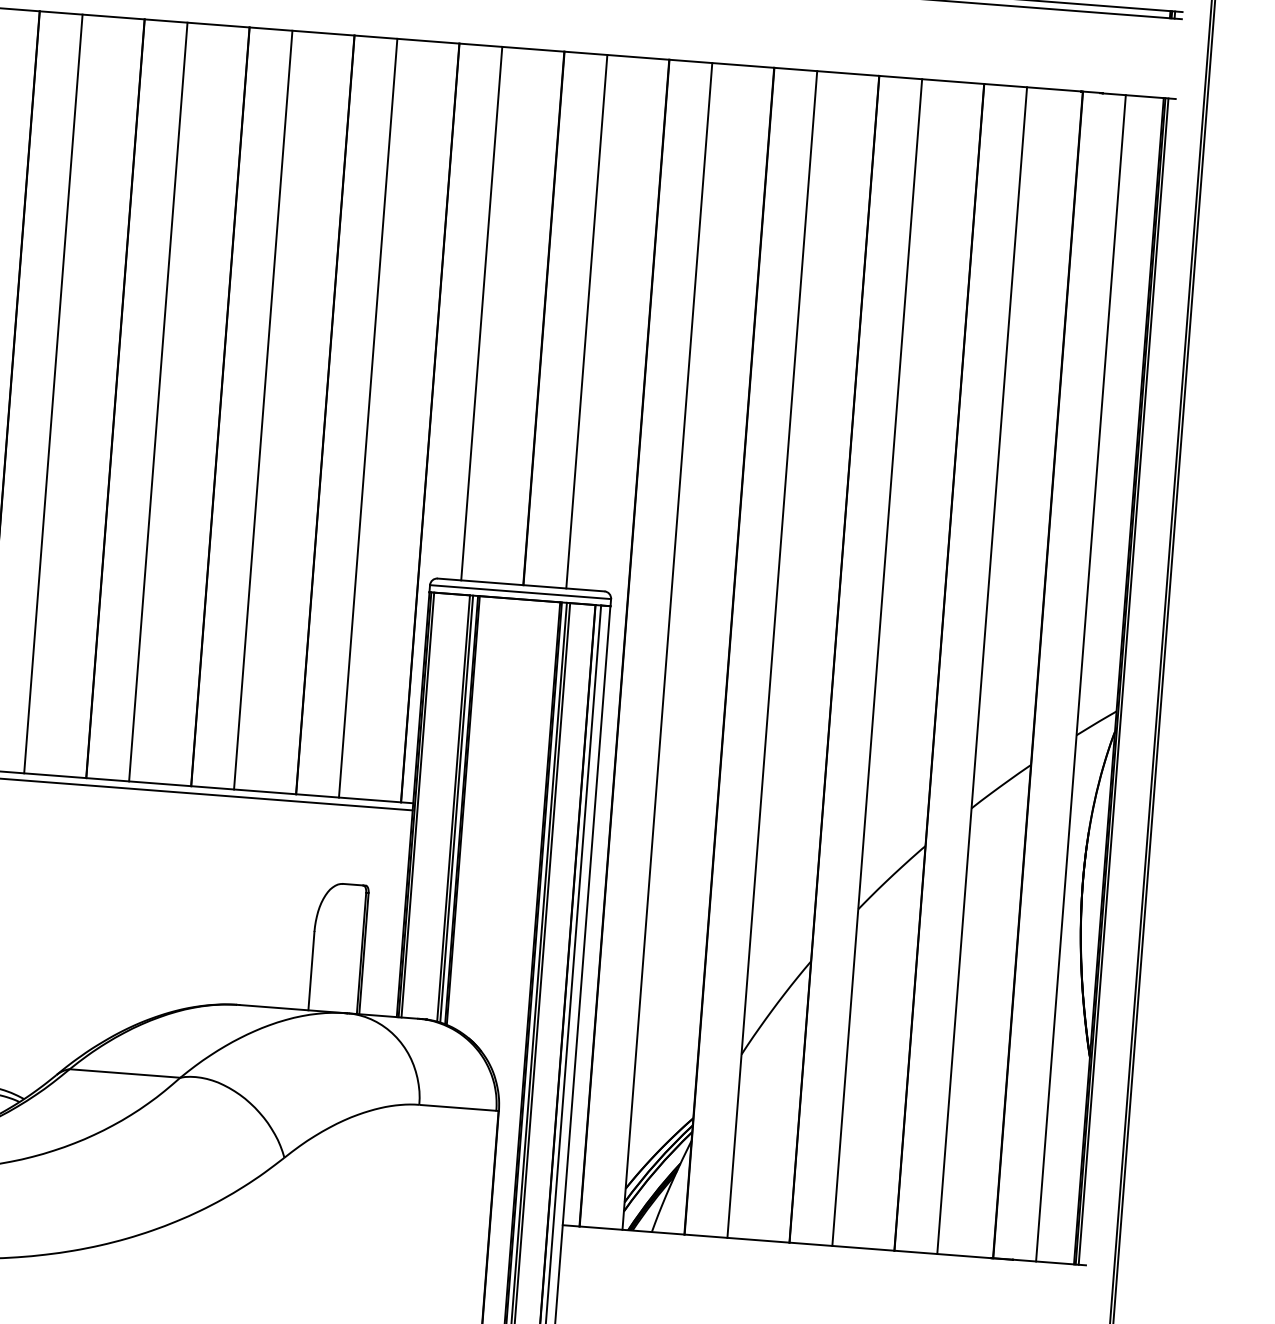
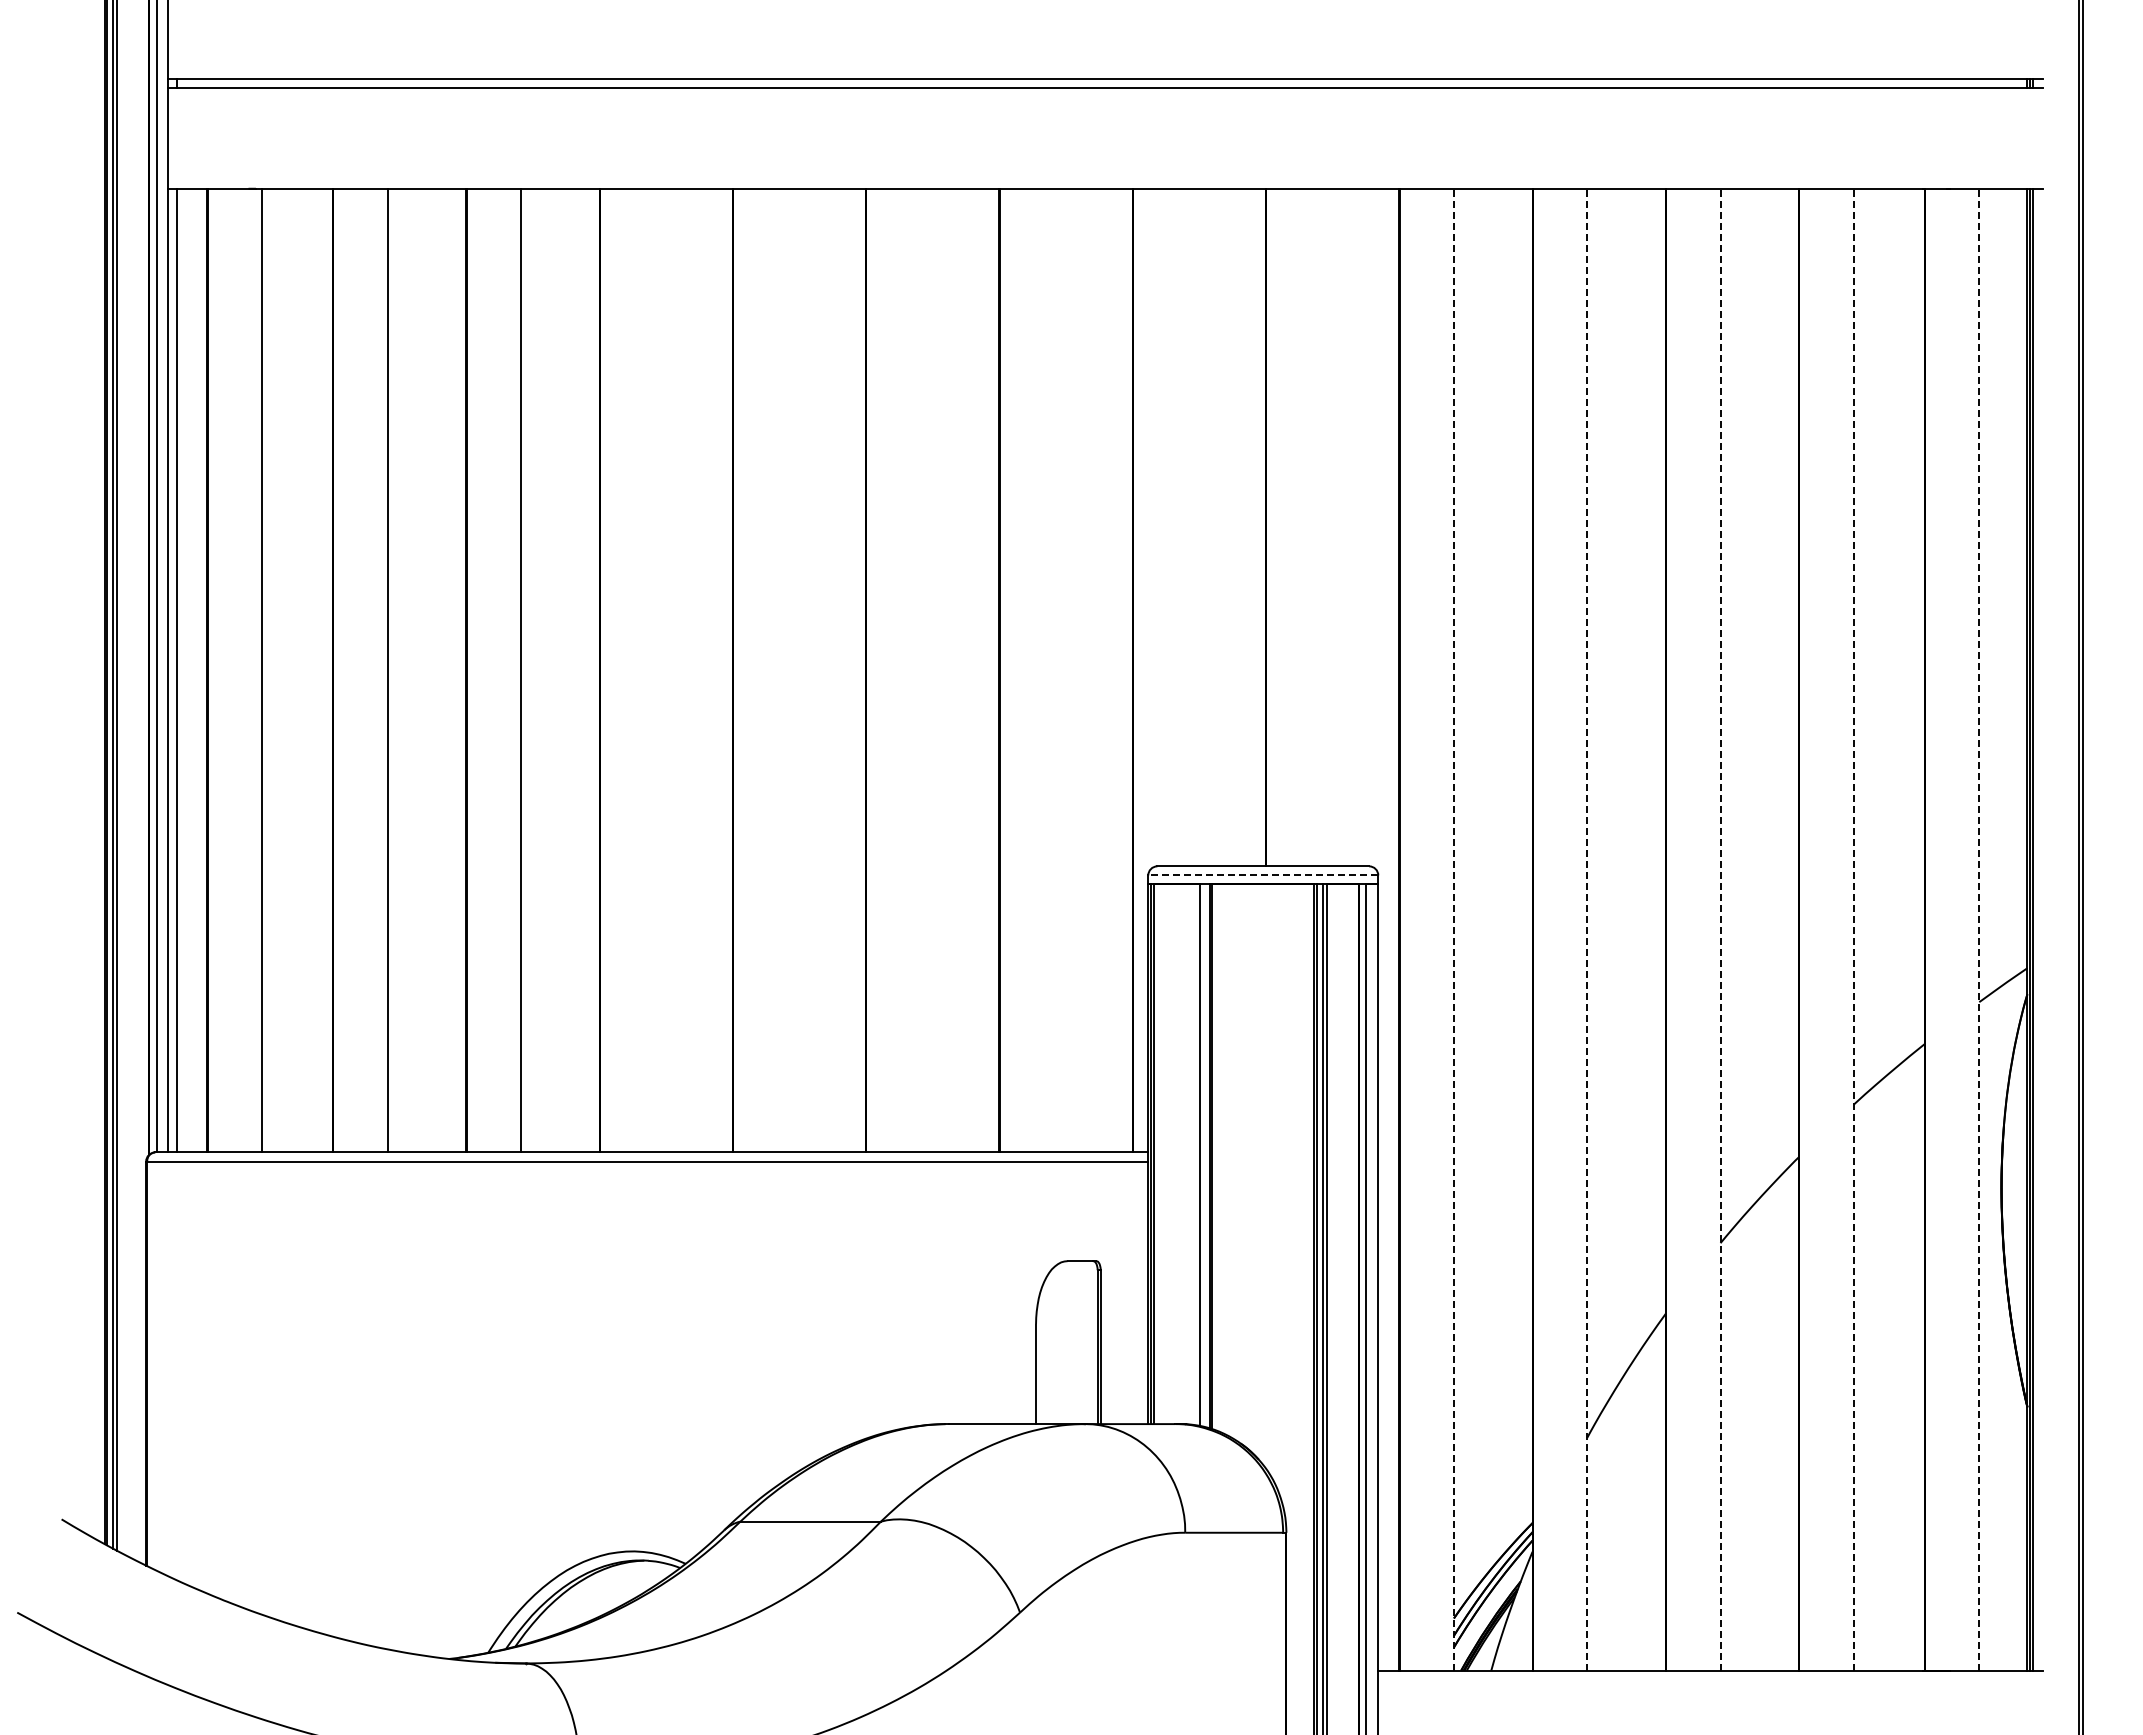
line: (481, 313) -> (1187, 527), removed
line: (586, 321) -> (1320, 527), removed
line: (53, 393) -> (654, 670), removed
line: (158, 401) -> (787, 670), removed
line: (263, 410) -> (920, 670), removed
line: (367, 418) -> (1053, 670), removed
line: (520, 592) -> (1263, 875), solid -> dashed
line: (667, 646) -> (1453, 929), solid -> dashed
line: (772, 654) -> (1587, 929), solid -> dashed
line: (877, 662) -> (1720, 929), solid -> dashed
line: (981, 670) -> (1853, 929), solid -> dashed
line: (1081, 678) -> (1979, 929), solid -> dashed
line: (456, 808) -> (1203, 1155), removed

